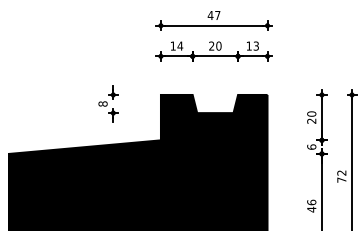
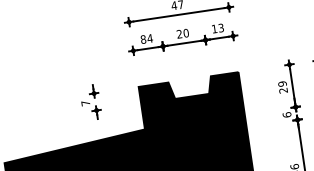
text: (172, 45) -> (142, 39), 14 -> 84
text: (102, 103) -> (85, 103), 8 -> 7
text: (311, 113) -> (282, 83), 20 -> 29

